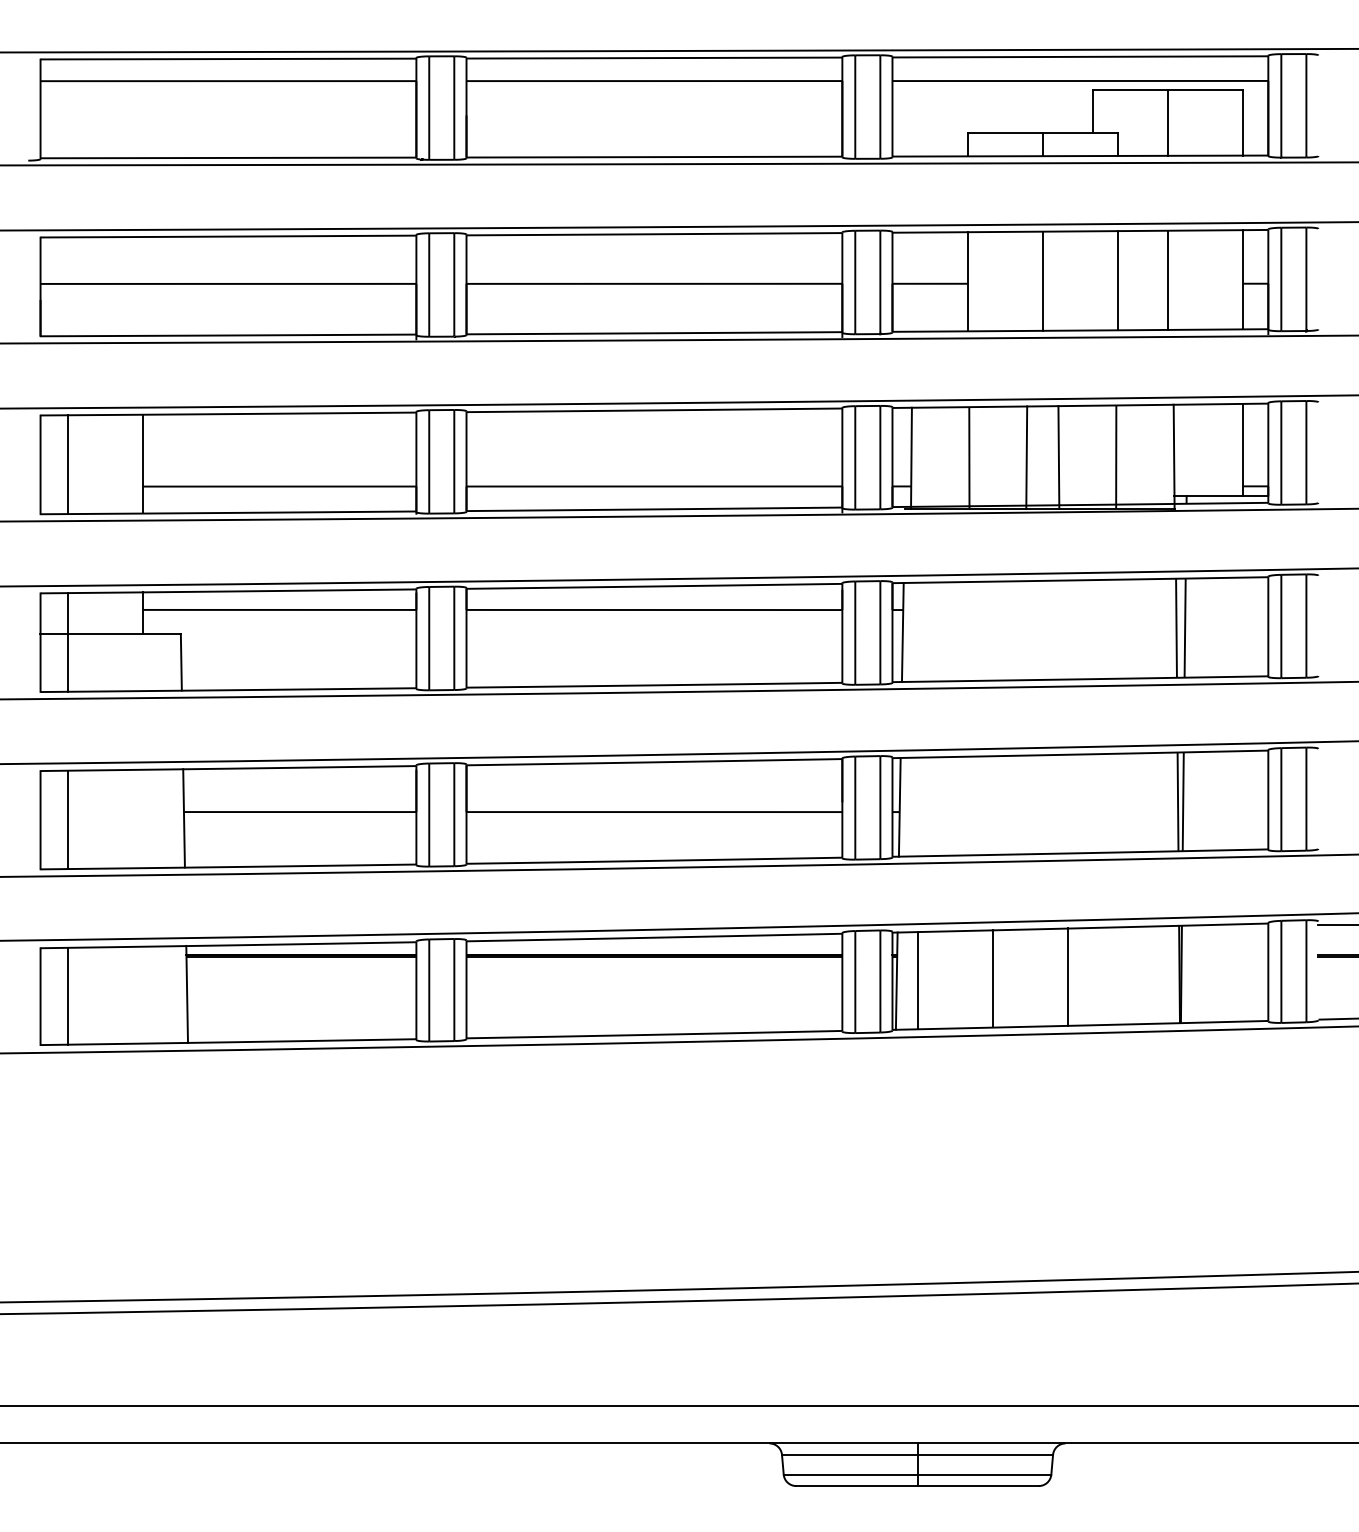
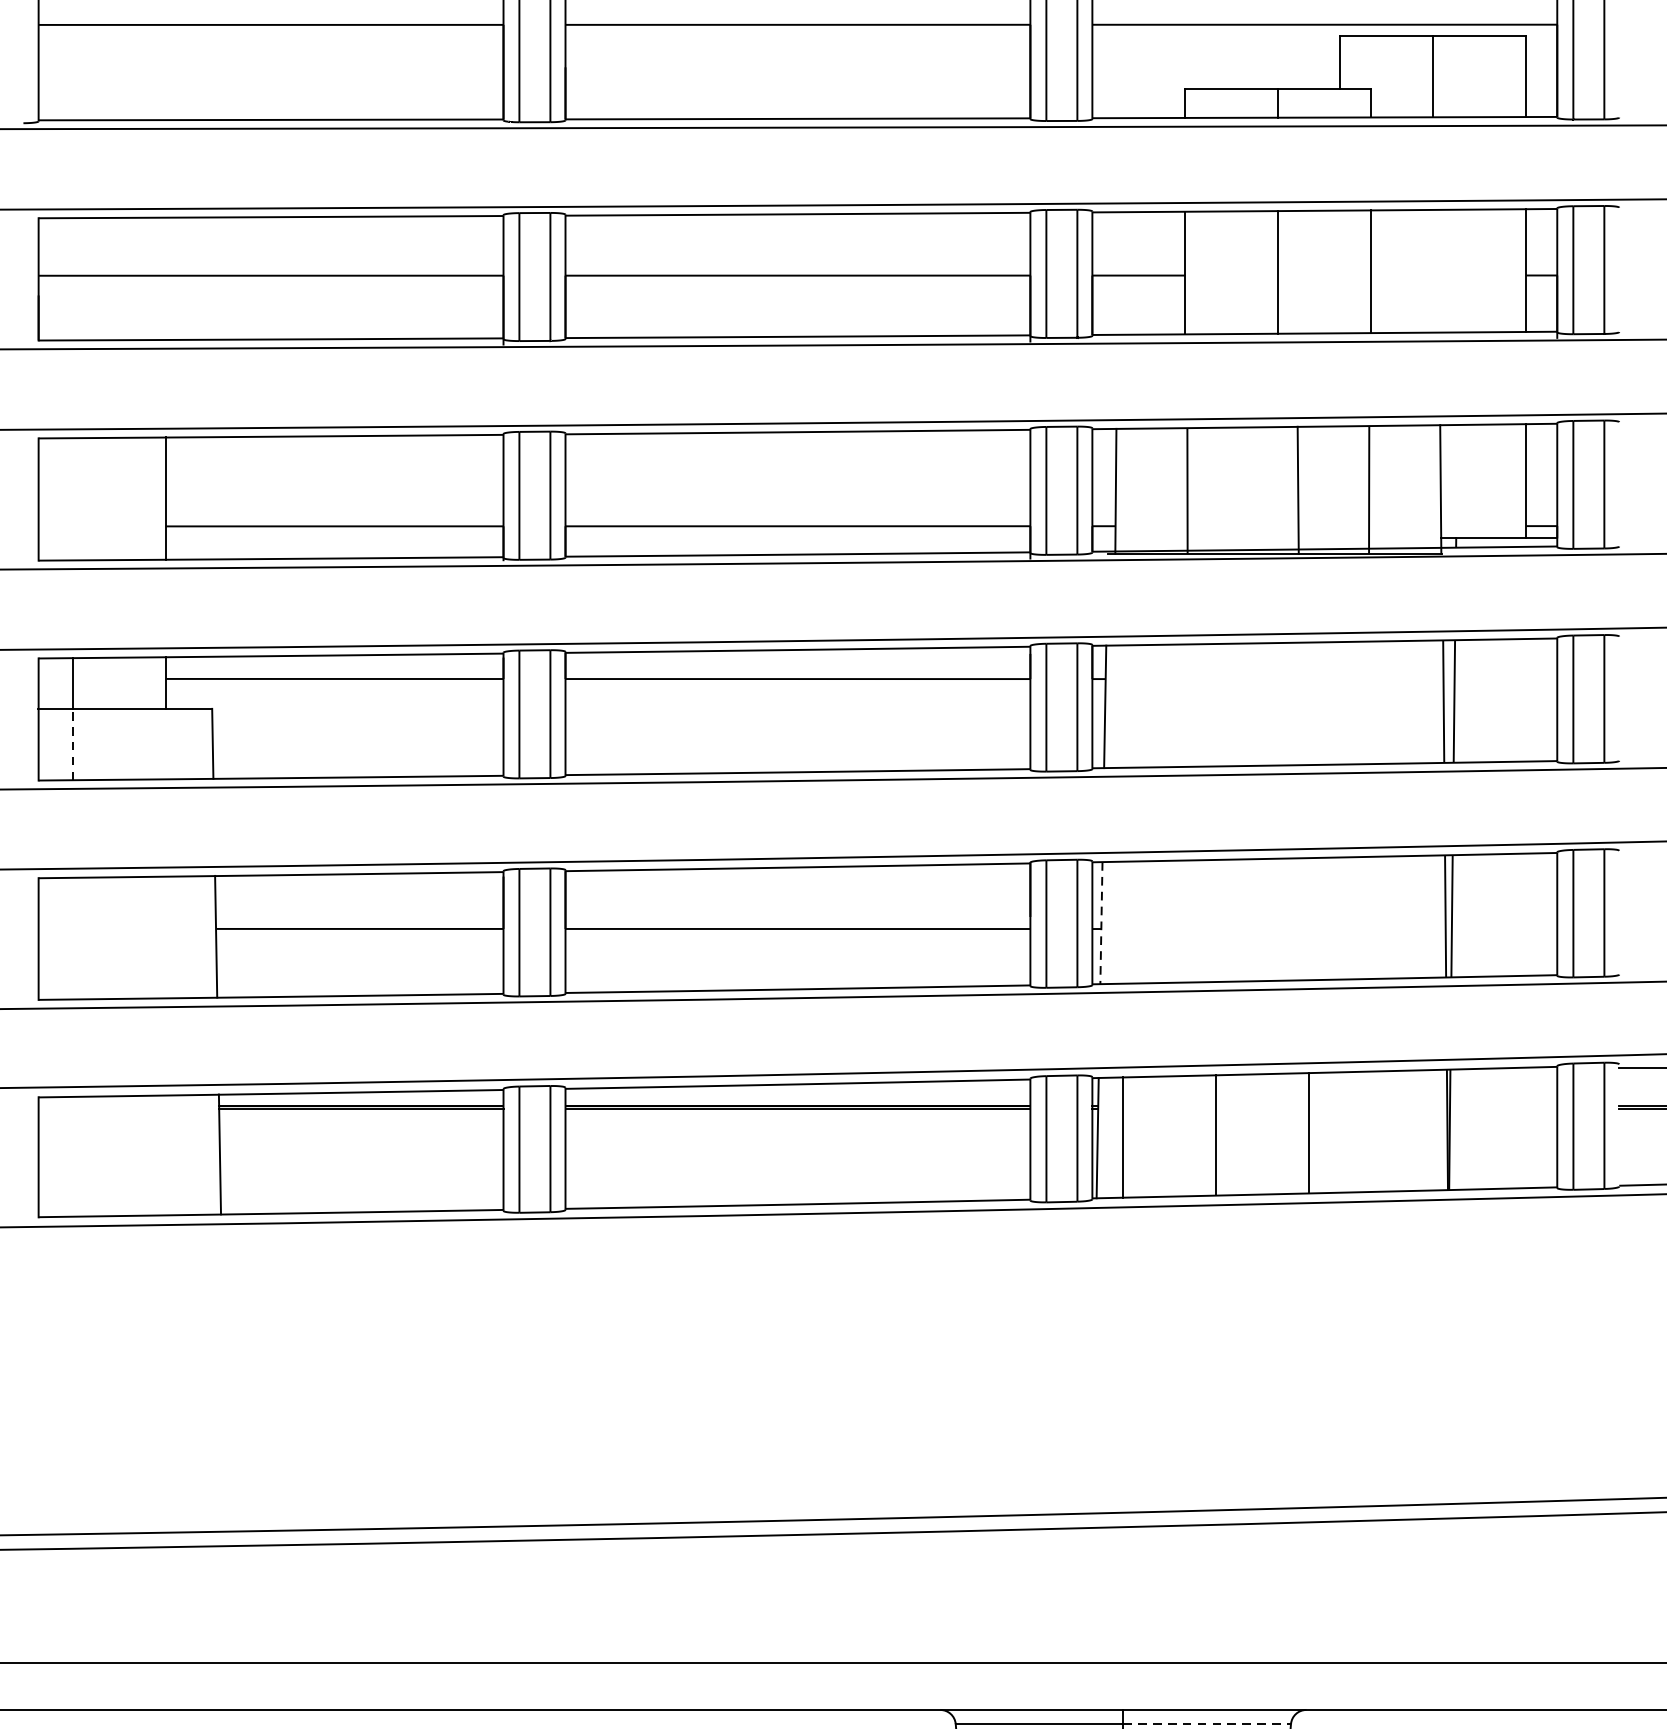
line: (1168, 279) -> (1433, 270), removed
line: (1026, 457) -> (1258, 490), removed
line: (68, 464) -> (73, 499), removed
line: (68, 662) -> (73, 743), solid -> dashed
line: (899, 807) -> (1101, 923), solid -> dashed
line: (68, 819) -> (73, 938), removed
line: (68, 995) -> (73, 1155), removed
line: (985, 1454) -> (1207, 1723), solid -> dashed

